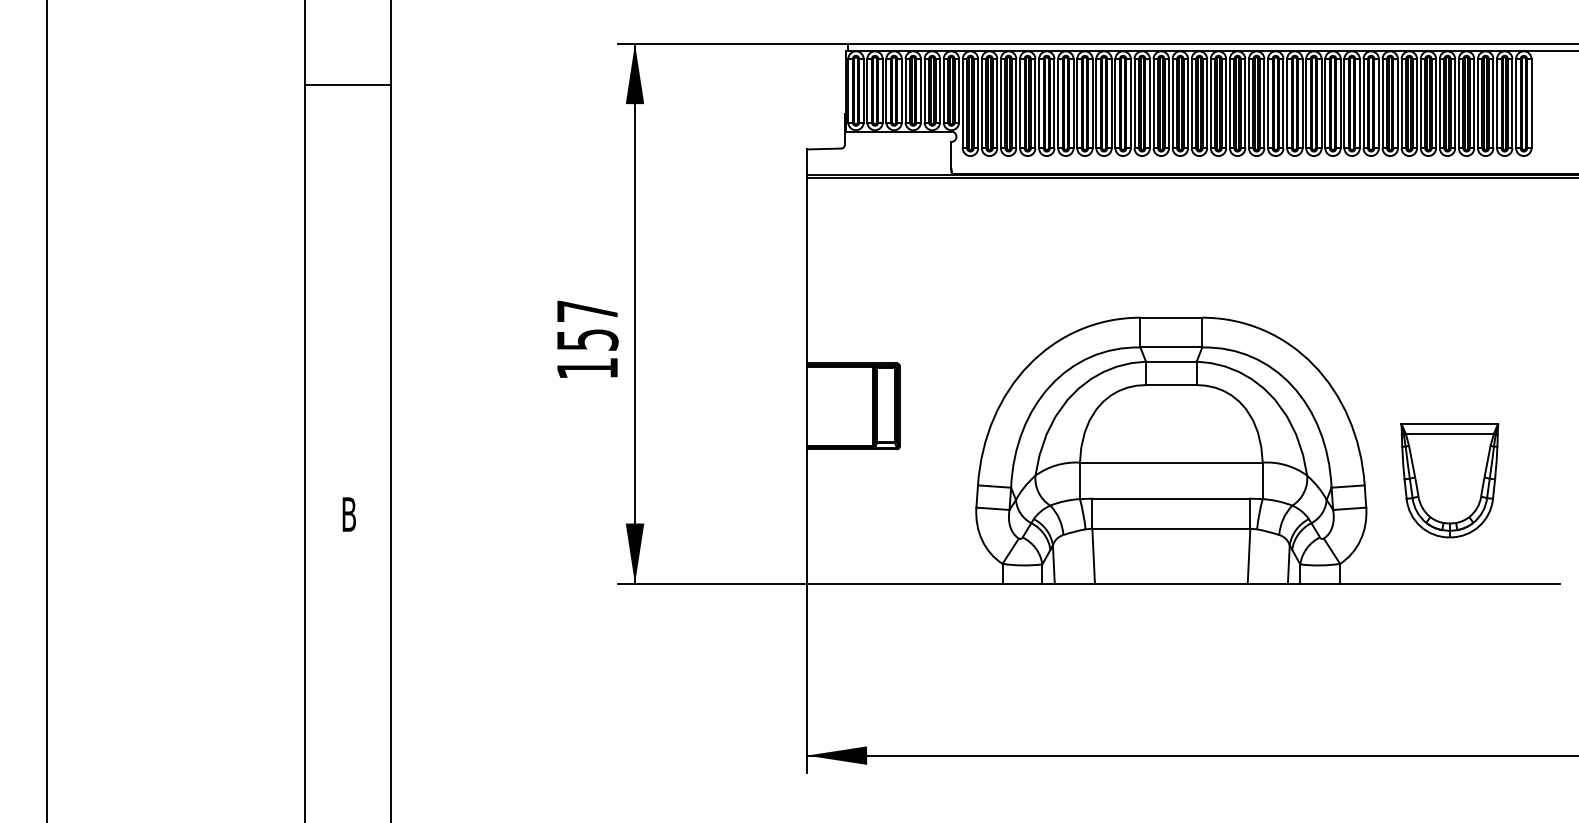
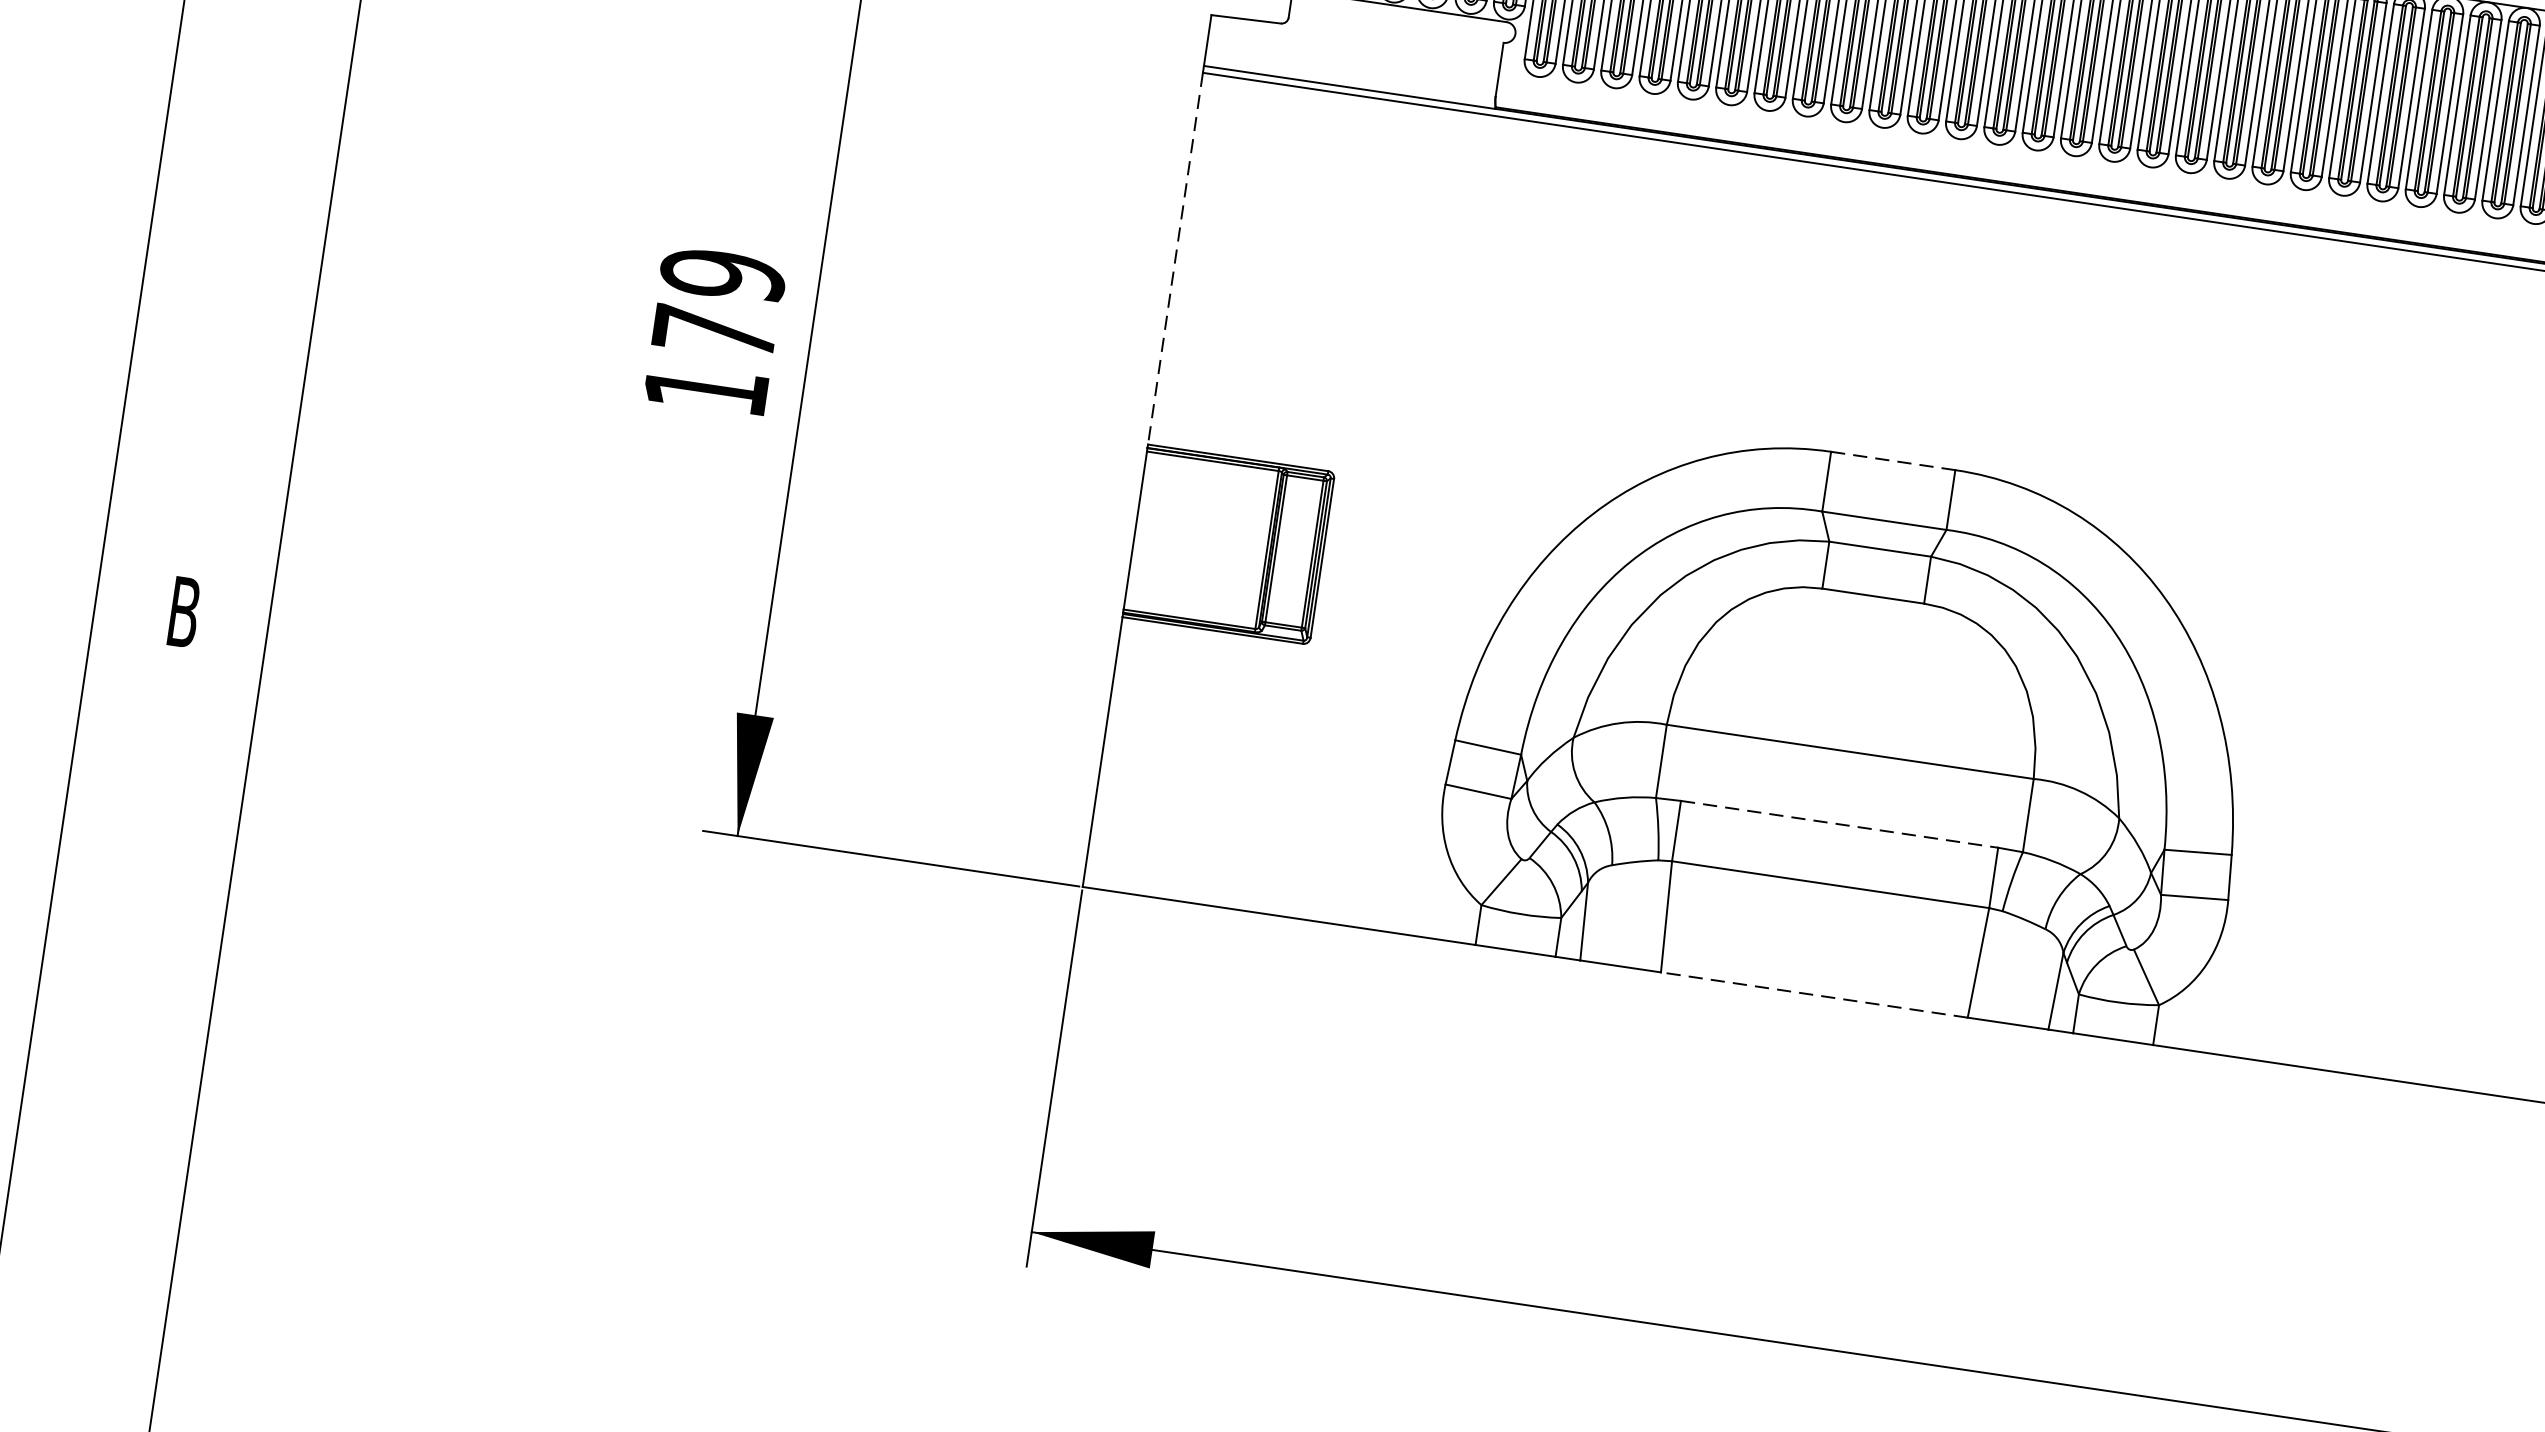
line: (806, 270) -> (1174, 258), solid -> dashed
line: (1171, 317) -> (1893, 460), solid -> dashed
text: (587, 325) -> (718, 303), 157 -> 179
part: (1449, 480) -> (2403, 870), removed
line: (1171, 498) -> (1839, 823), solid -> dashed
line: (1170, 583) -> (1812, 994), solid -> dashed

